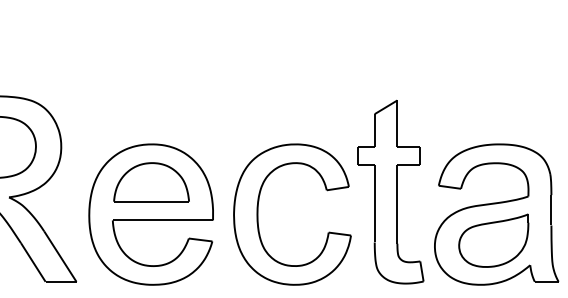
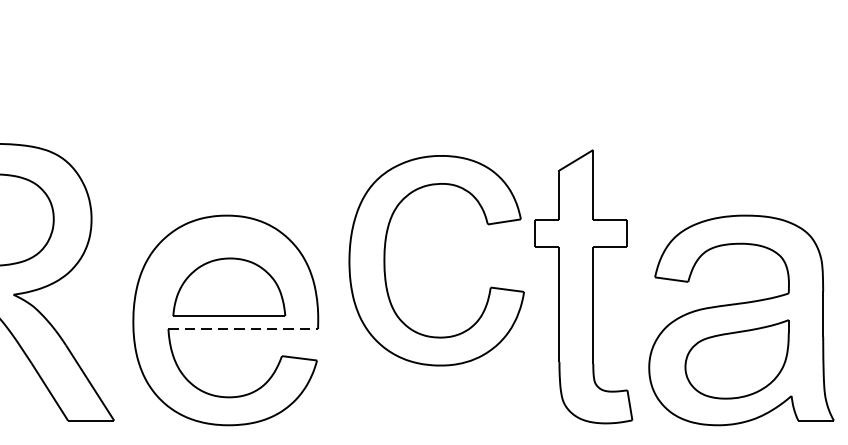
part: (151, 182) -> (229, 287), moved
part: (258, 214) -> (385, 260), moved
line: (163, 220) -> (244, 329), solid -> dashed

